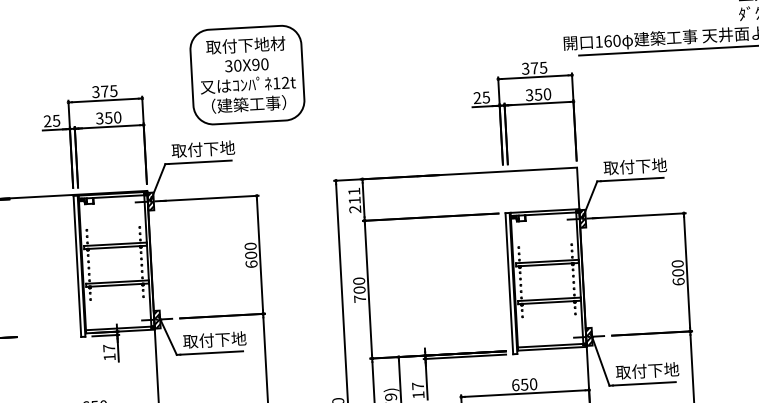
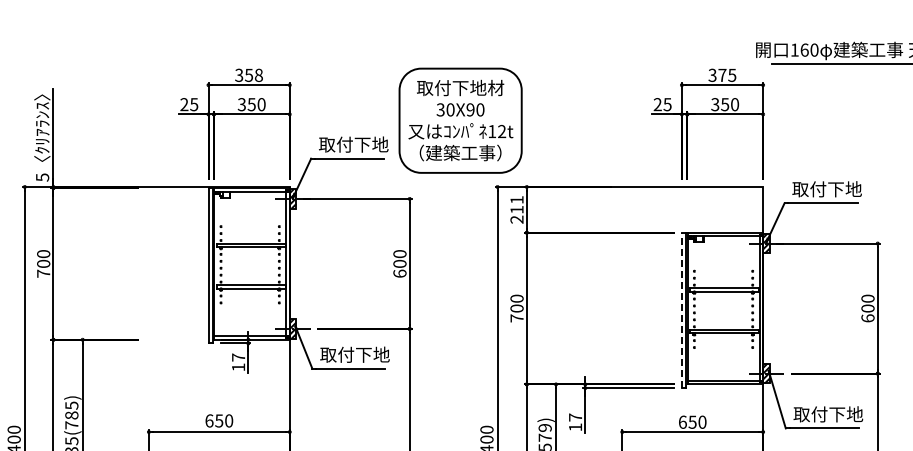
part: (247, 74) -> (460, 120), moved
text: (108, 91) -> (253, 75), 375 -> 358
line: (509, 283) -> (681, 310), solid -> dashed

